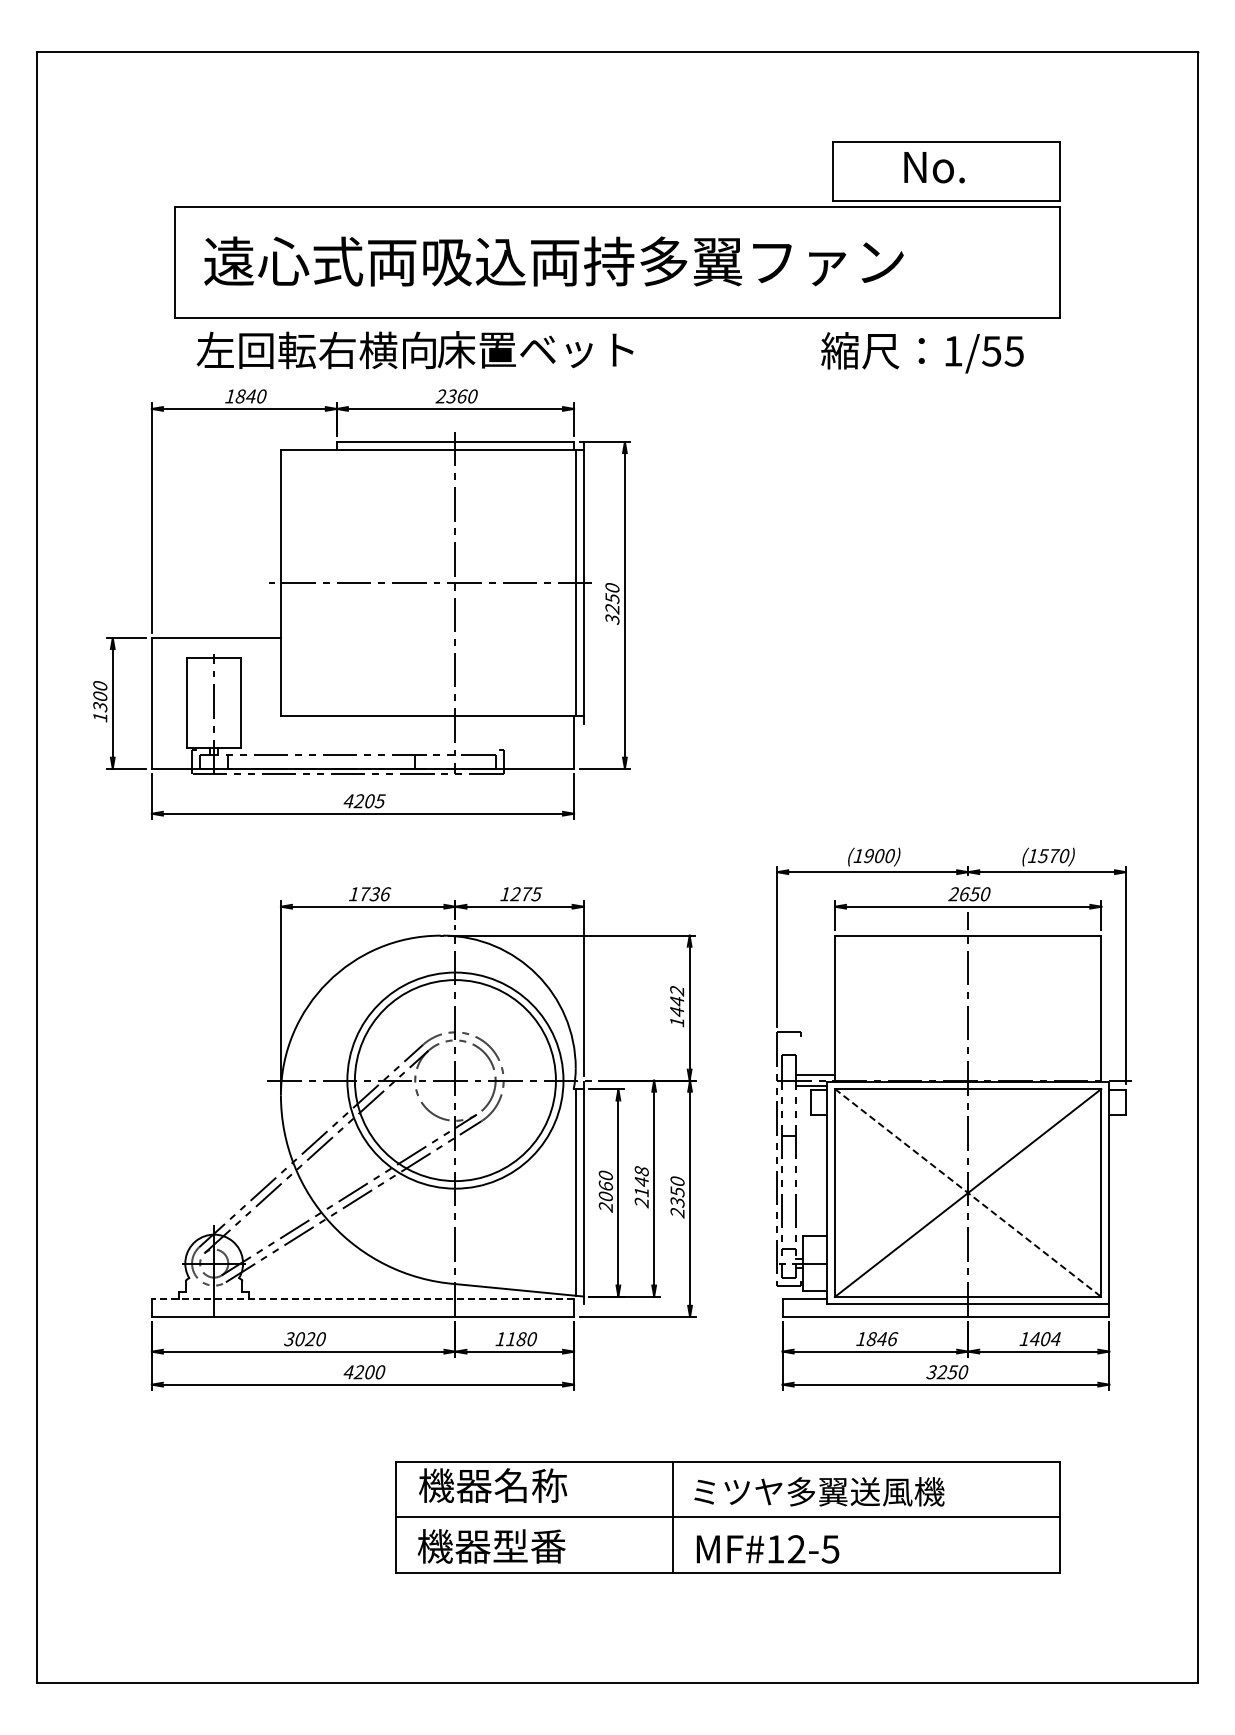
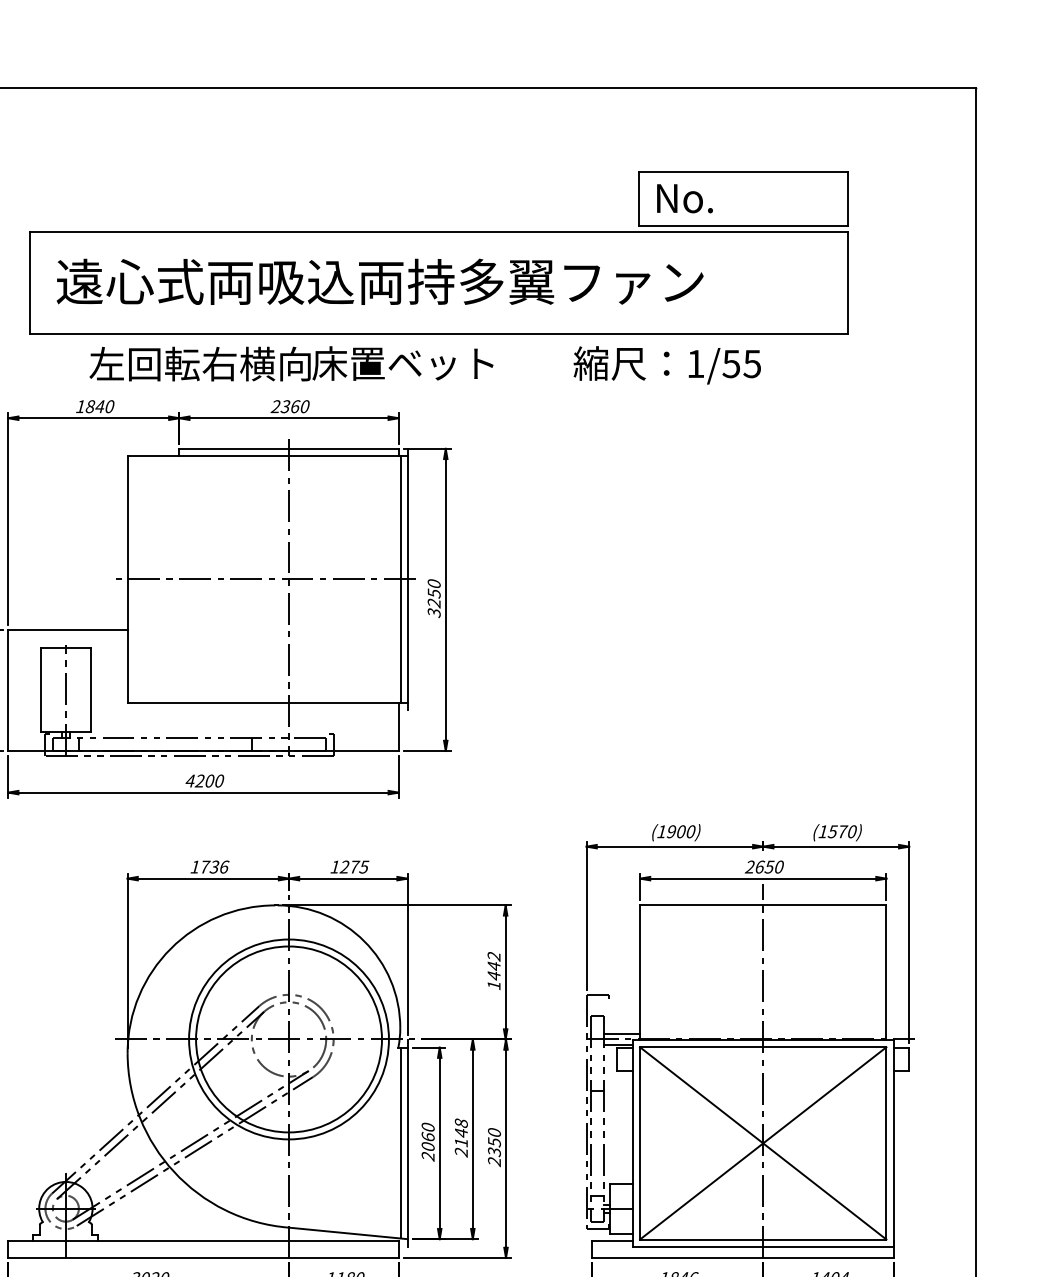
text: (934, 167) -> (684, 198), moved
text: (414, 350) -> (290, 364), moved
text: (922, 352) -> (667, 365), moved
text: (379, 801) -> (218, 781), 4205 -> 4200
line: (968, 1192) -> (763, 1142), dashed -> solid
line: (362, 1298) -> (203, 1240), dashed -> solid

